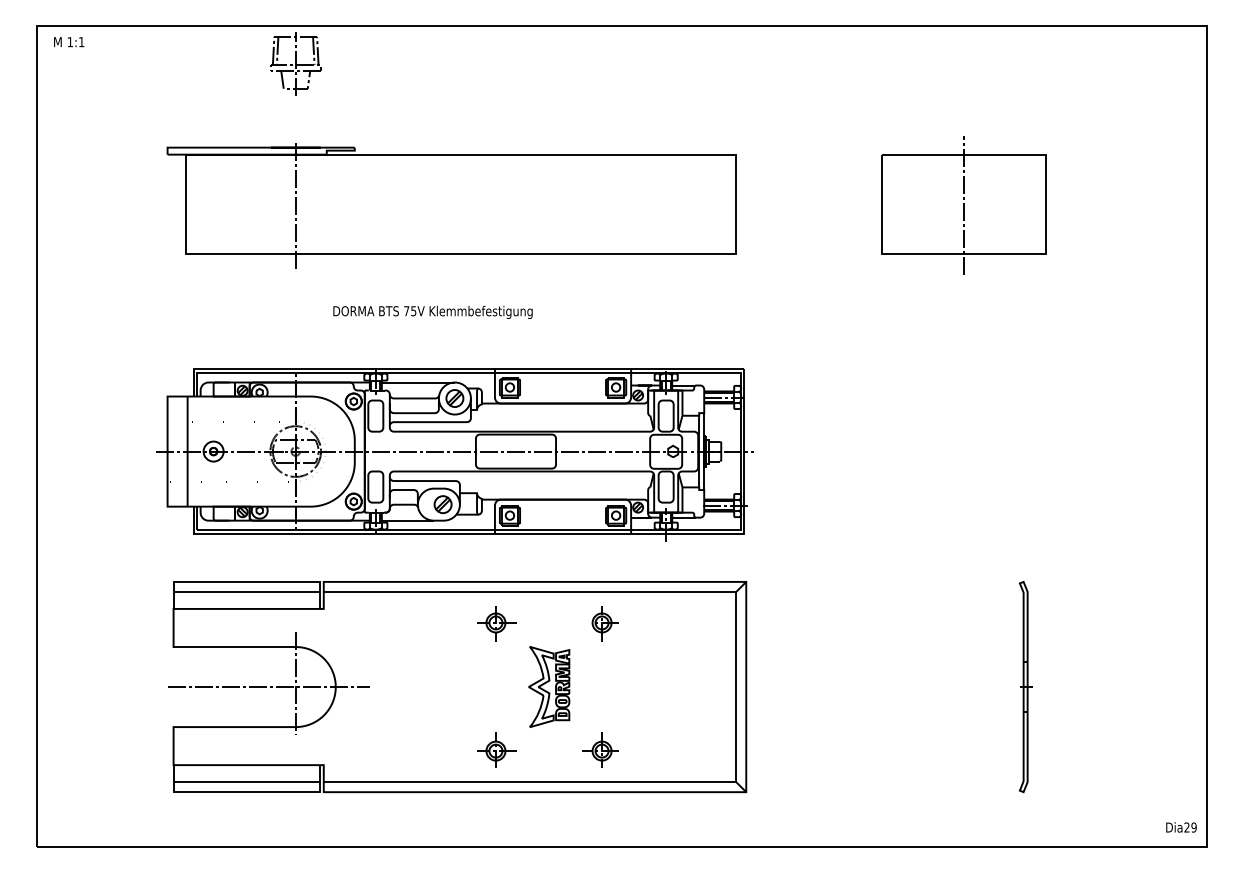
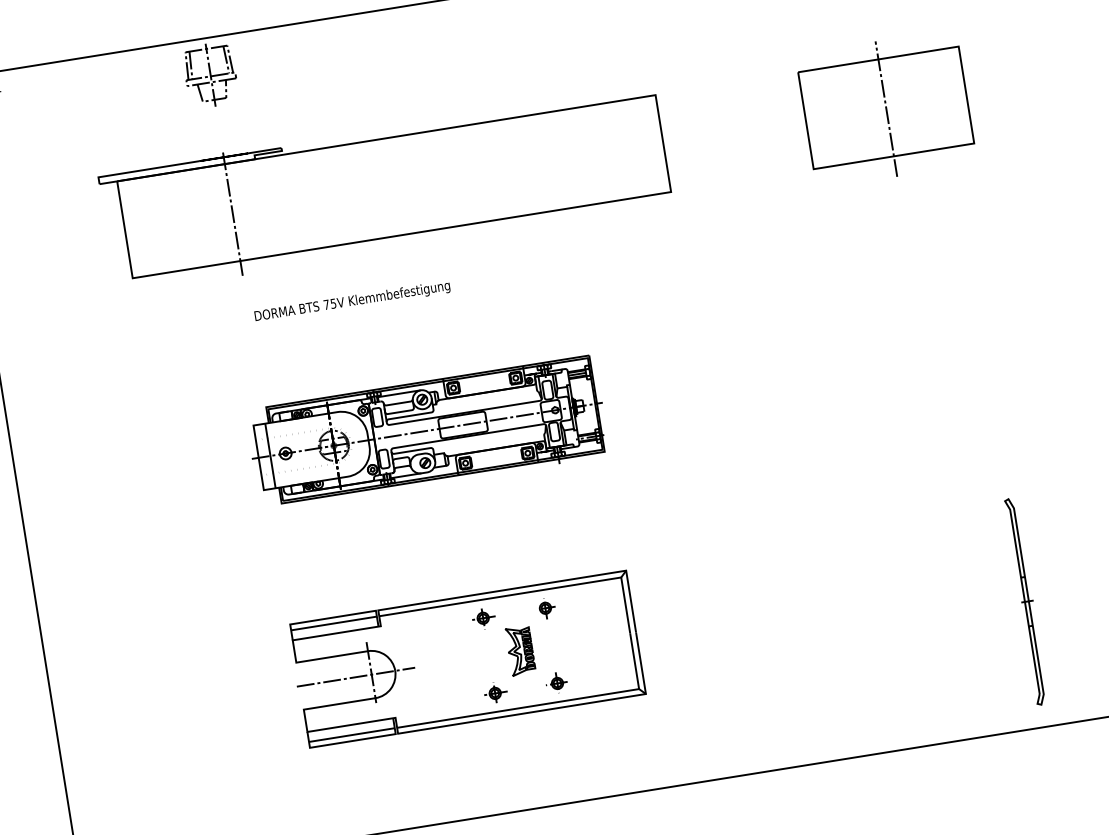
text: (432, 311) -> (351, 301), moved
part: (454, 454) -> (427, 432), size x0.6
part: (457, 687) -> (466, 659), size x0.6
part: (1025, 687) -> (1026, 602), moved

